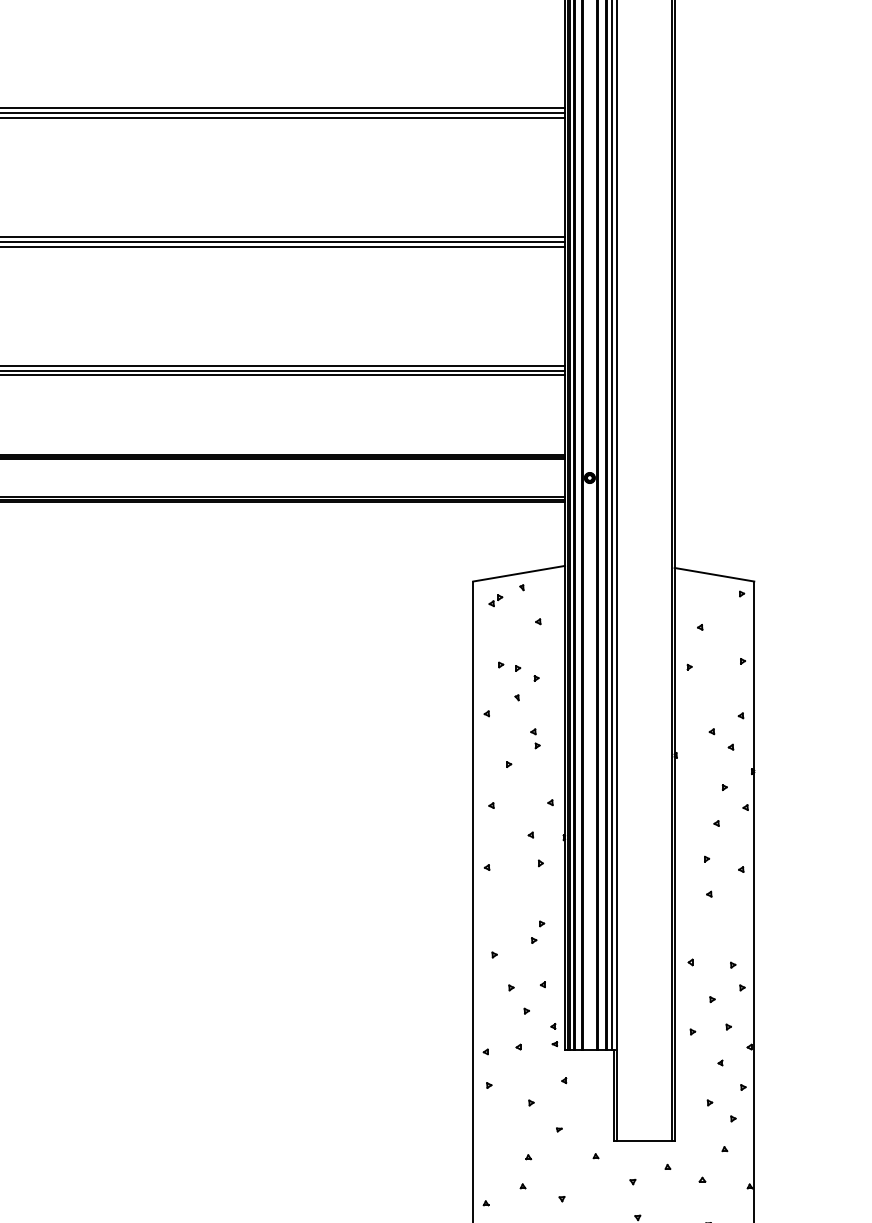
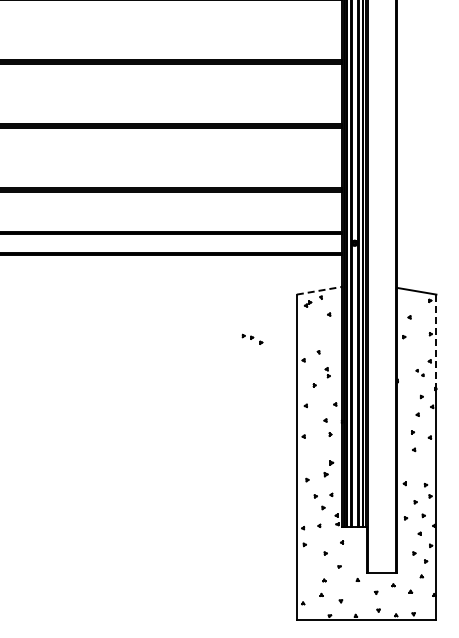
line: (520, 573) -> (320, 290), solid -> dashed
part: (518, 669) -> (252, 338), moved
line: (754, 675) -> (436, 341), solid -> dashed
part: (720, 738) -> (419, 372), size x0.6
part: (538, 931) -> (329, 468), size x1.4

